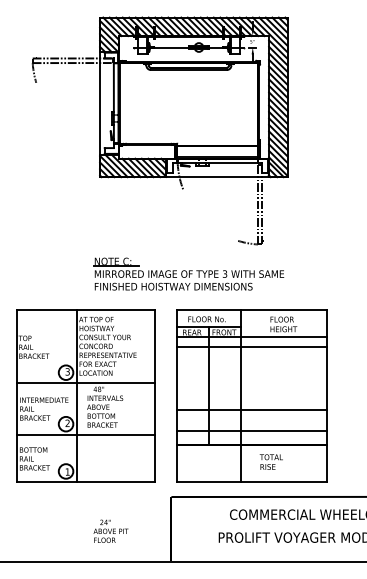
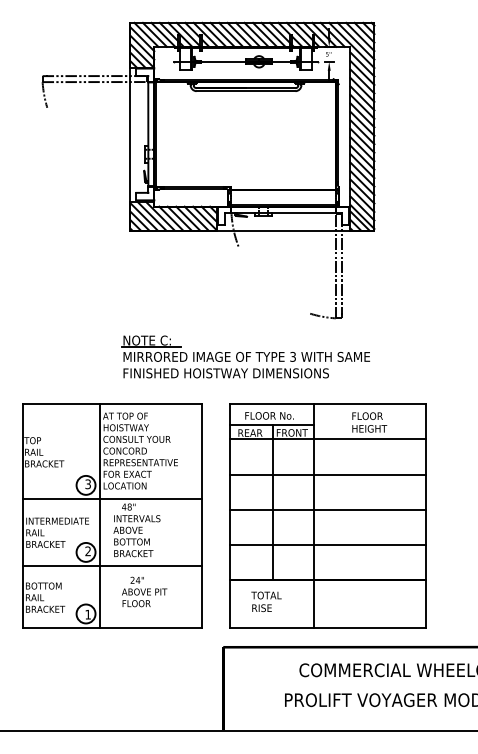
line: (251, 346) -> (327, 474), moved
line: (251, 409) -> (327, 509), moved
line: (251, 430) -> (327, 544), moved
text: (271, 461) -> (266, 601), moved
text: (110, 530) -> (144, 591), moved

